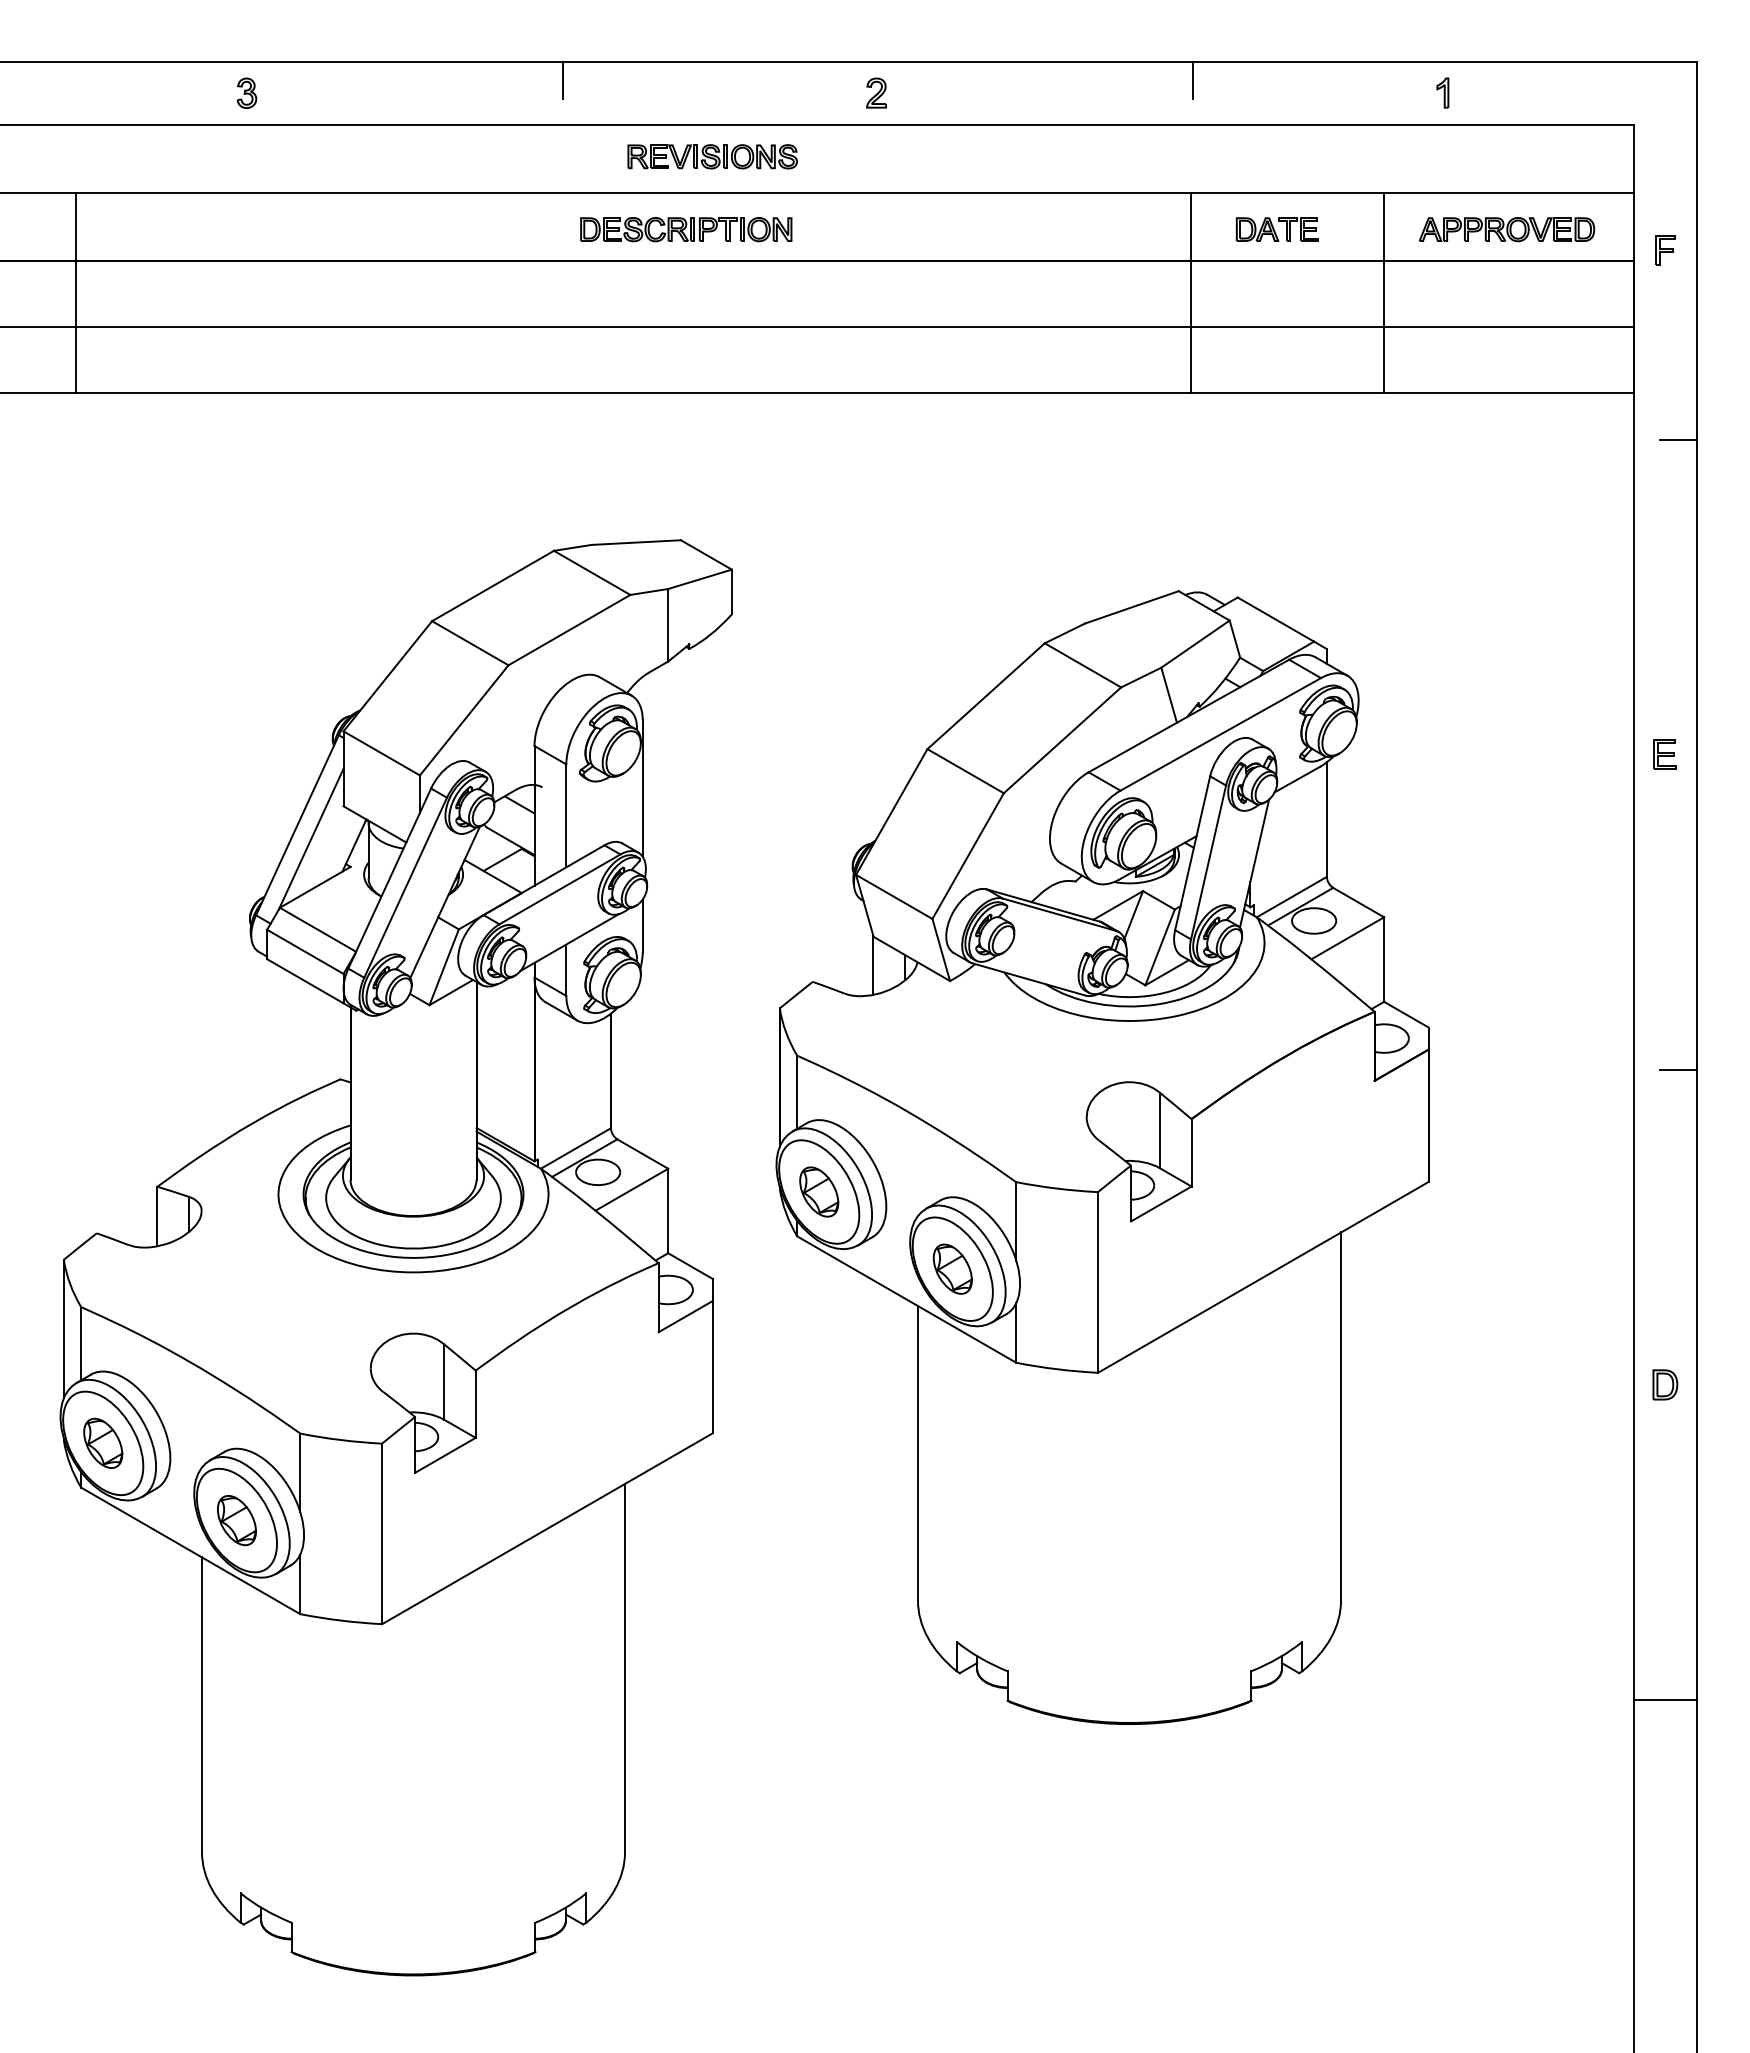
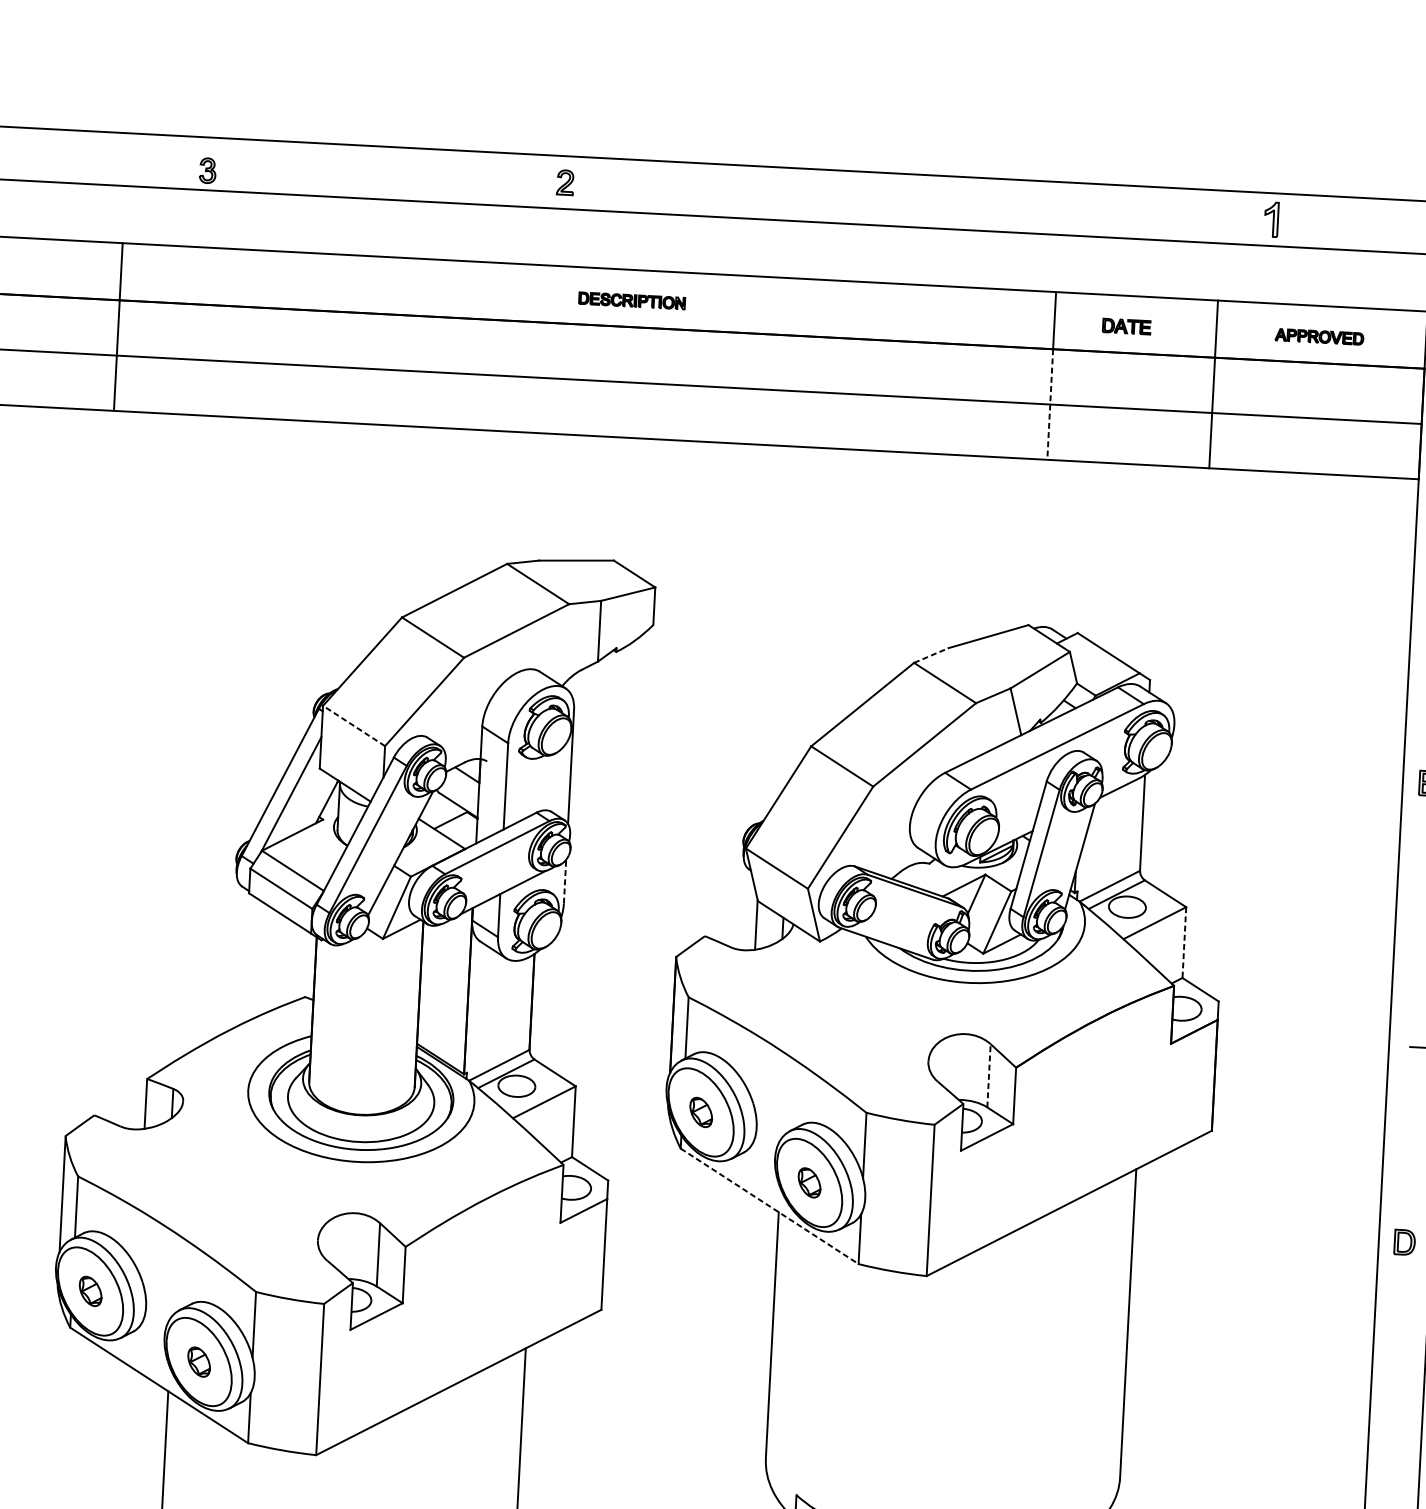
line: (563, 80) -> (535, 170), removed
line: (1193, 80) -> (1063, 198), removed
part: (246, 92) -> (207, 170), moved
part: (876, 92) -> (565, 182), moved
part: (1442, 92) -> (1271, 219), size x1.4
part: (712, 156) -> (657, 240), removed
part: (686, 229) -> (632, 300), size x0.6
part: (1276, 229) -> (1126, 326), size x0.7
part: (1507, 229) -> (1319, 336), size x0.6
line: (1190, 327) -> (1049, 404), solid -> dashed
line: (1065, 633) -> (931, 655), solid -> dashed
line: (381, 753) -> (353, 726), solid -> dashed
line: (642, 925) -> (564, 881), solid -> dashed
line: (1384, 960) -> (1184, 943), solid -> dashed
line: (1159, 1130) -> (988, 1075), solid -> dashed
part: (819, 1191) -> (701, 1112), size x0.7
part: (952, 1268) -> (809, 1182), size x0.7
line: (907, 1299) -> (770, 1206), solid -> dashed
part: (1665, 1384) -> (1404, 1242), moved
part: (103, 1442) -> (90, 1290), size x0.7
part: (236, 1520) -> (198, 1361), size x0.7

